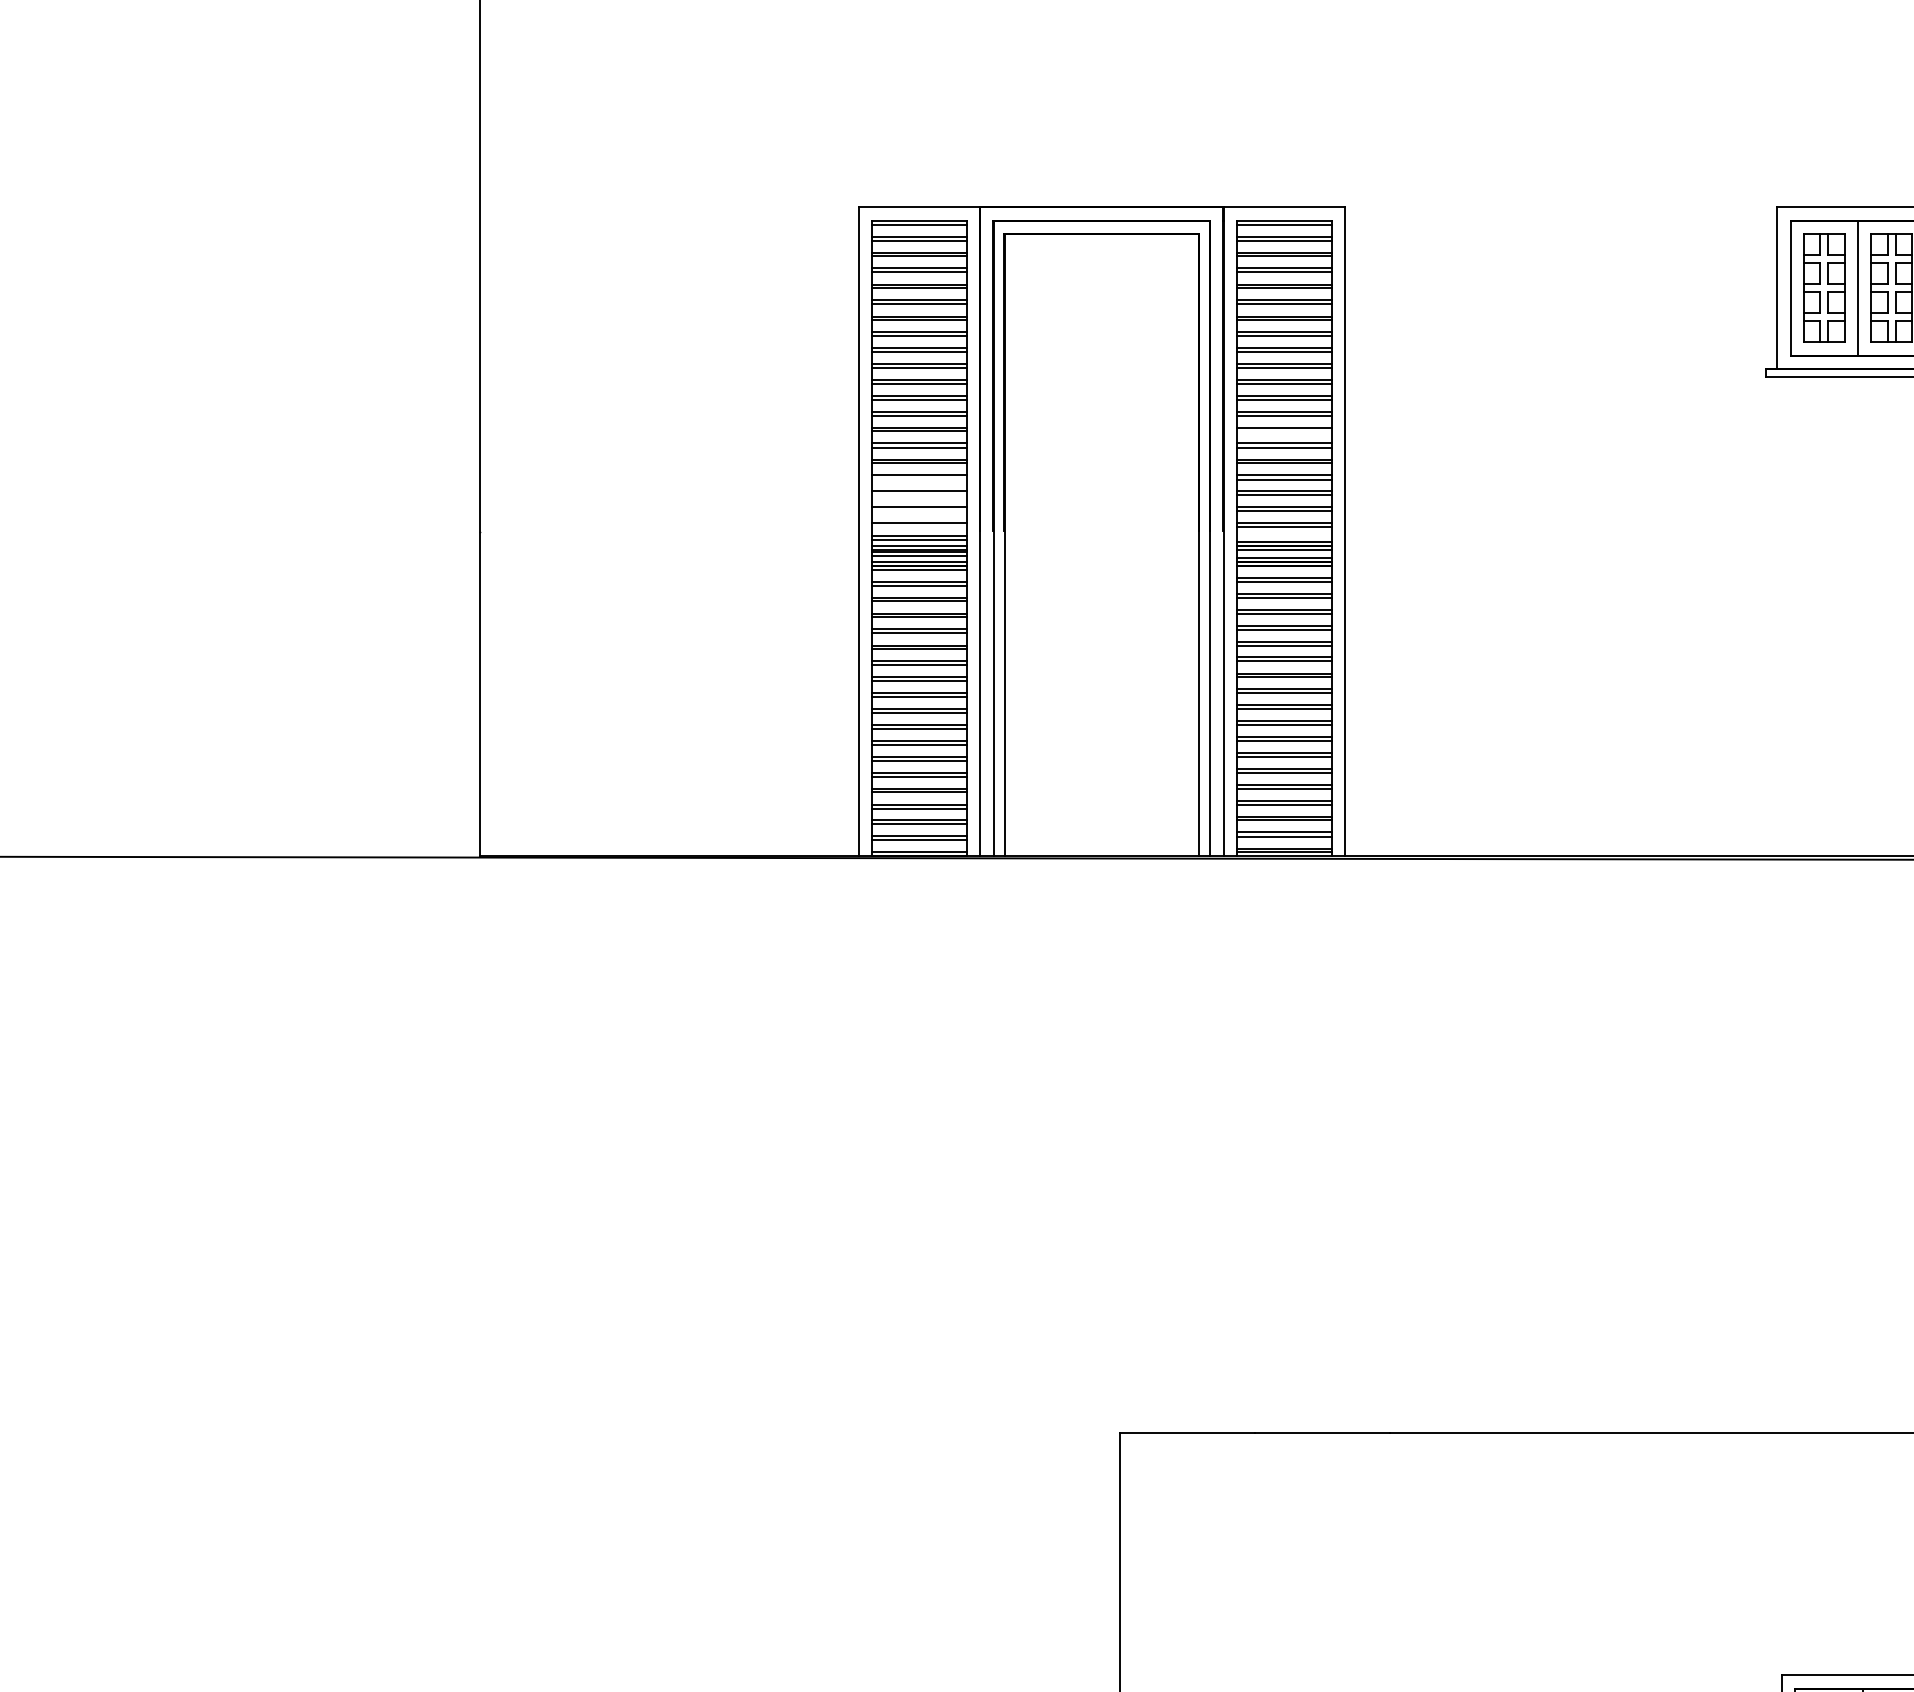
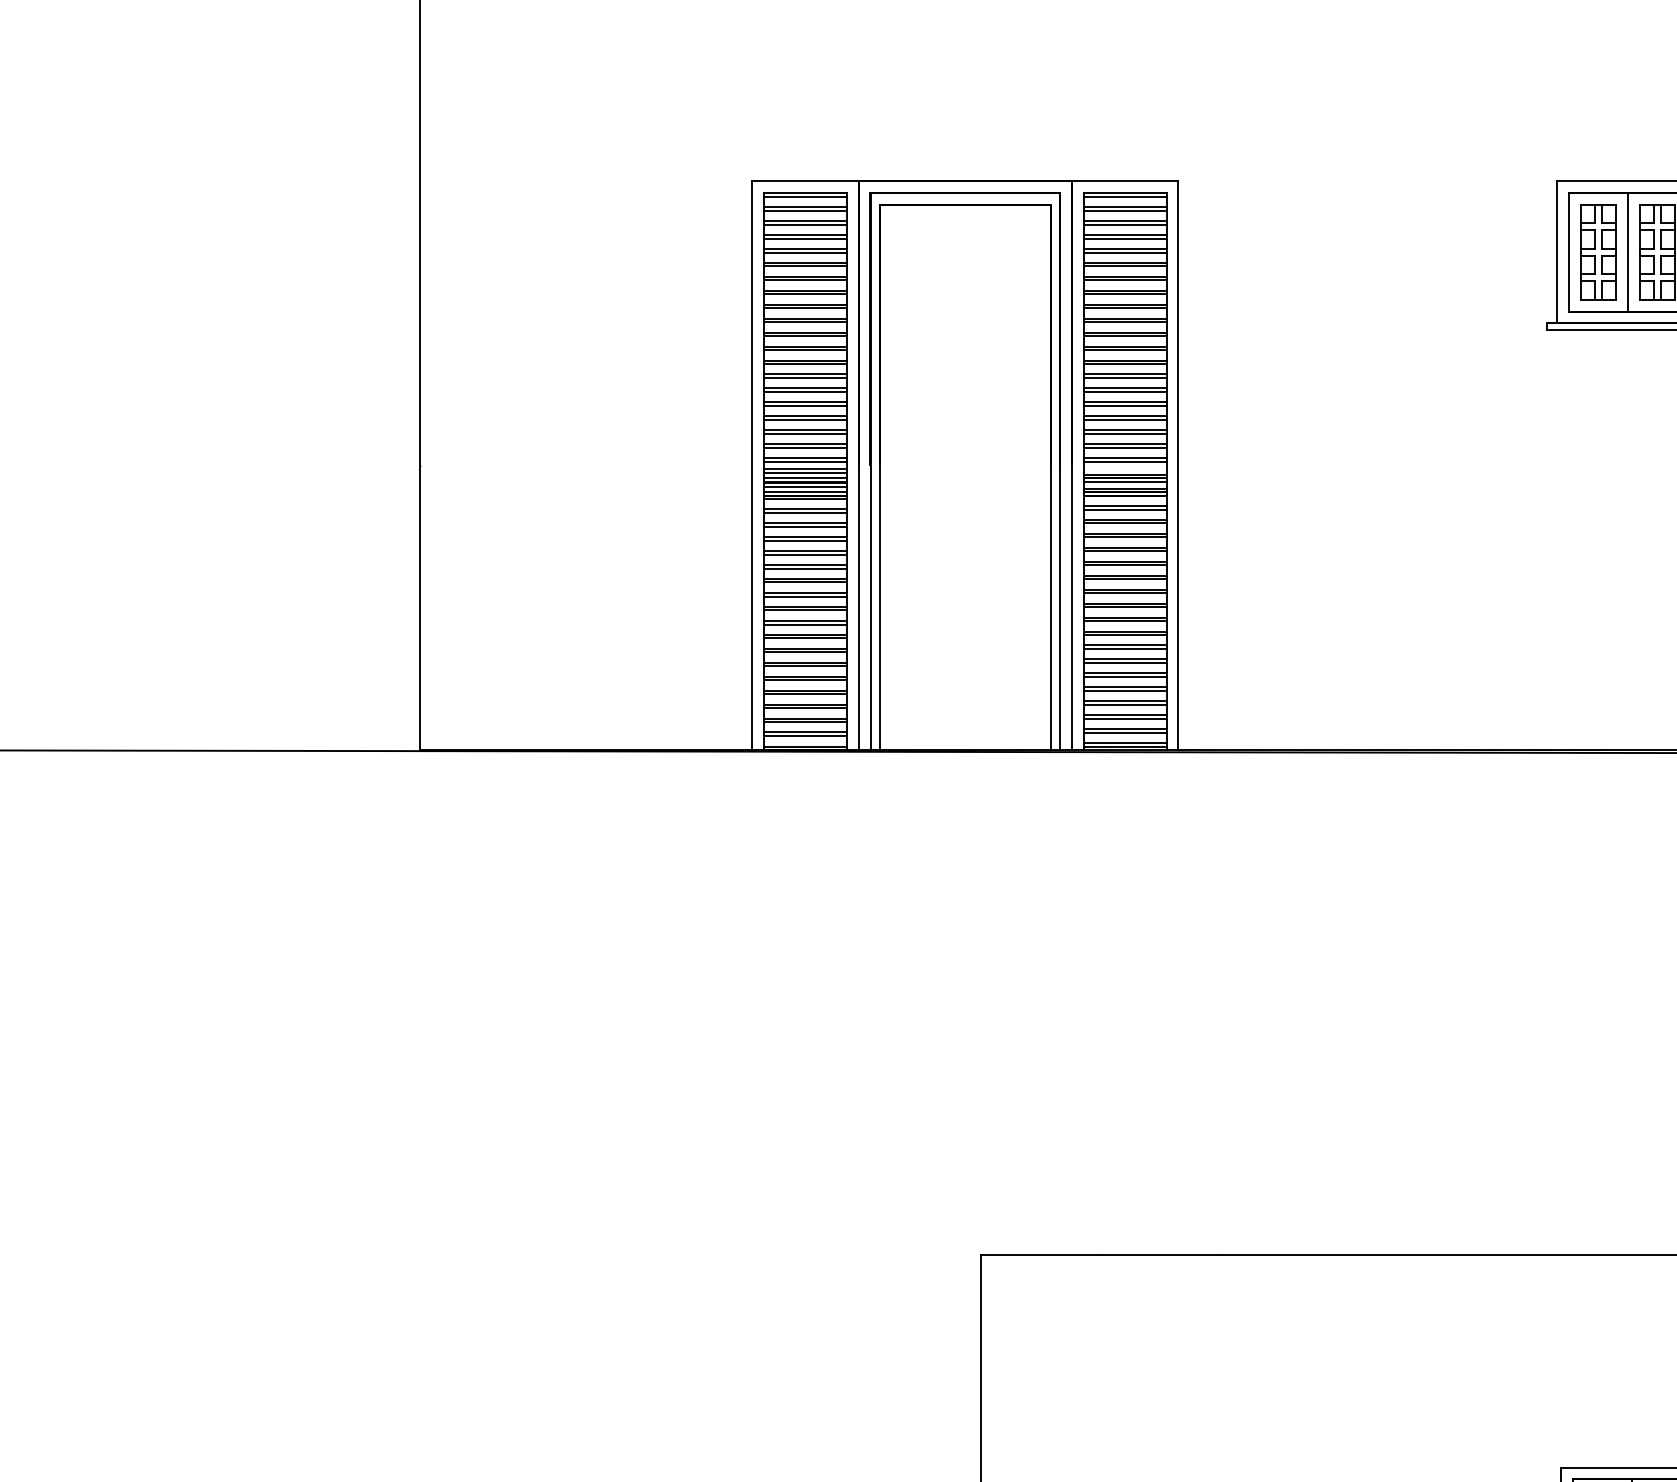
line: (1283, 431) -> (1124, 377), added
line: (918, 479) -> (804, 419), added
line: (918, 494) -> (804, 433), added
line: (918, 510) -> (804, 447), added
line: (918, 526) -> (804, 461), added

